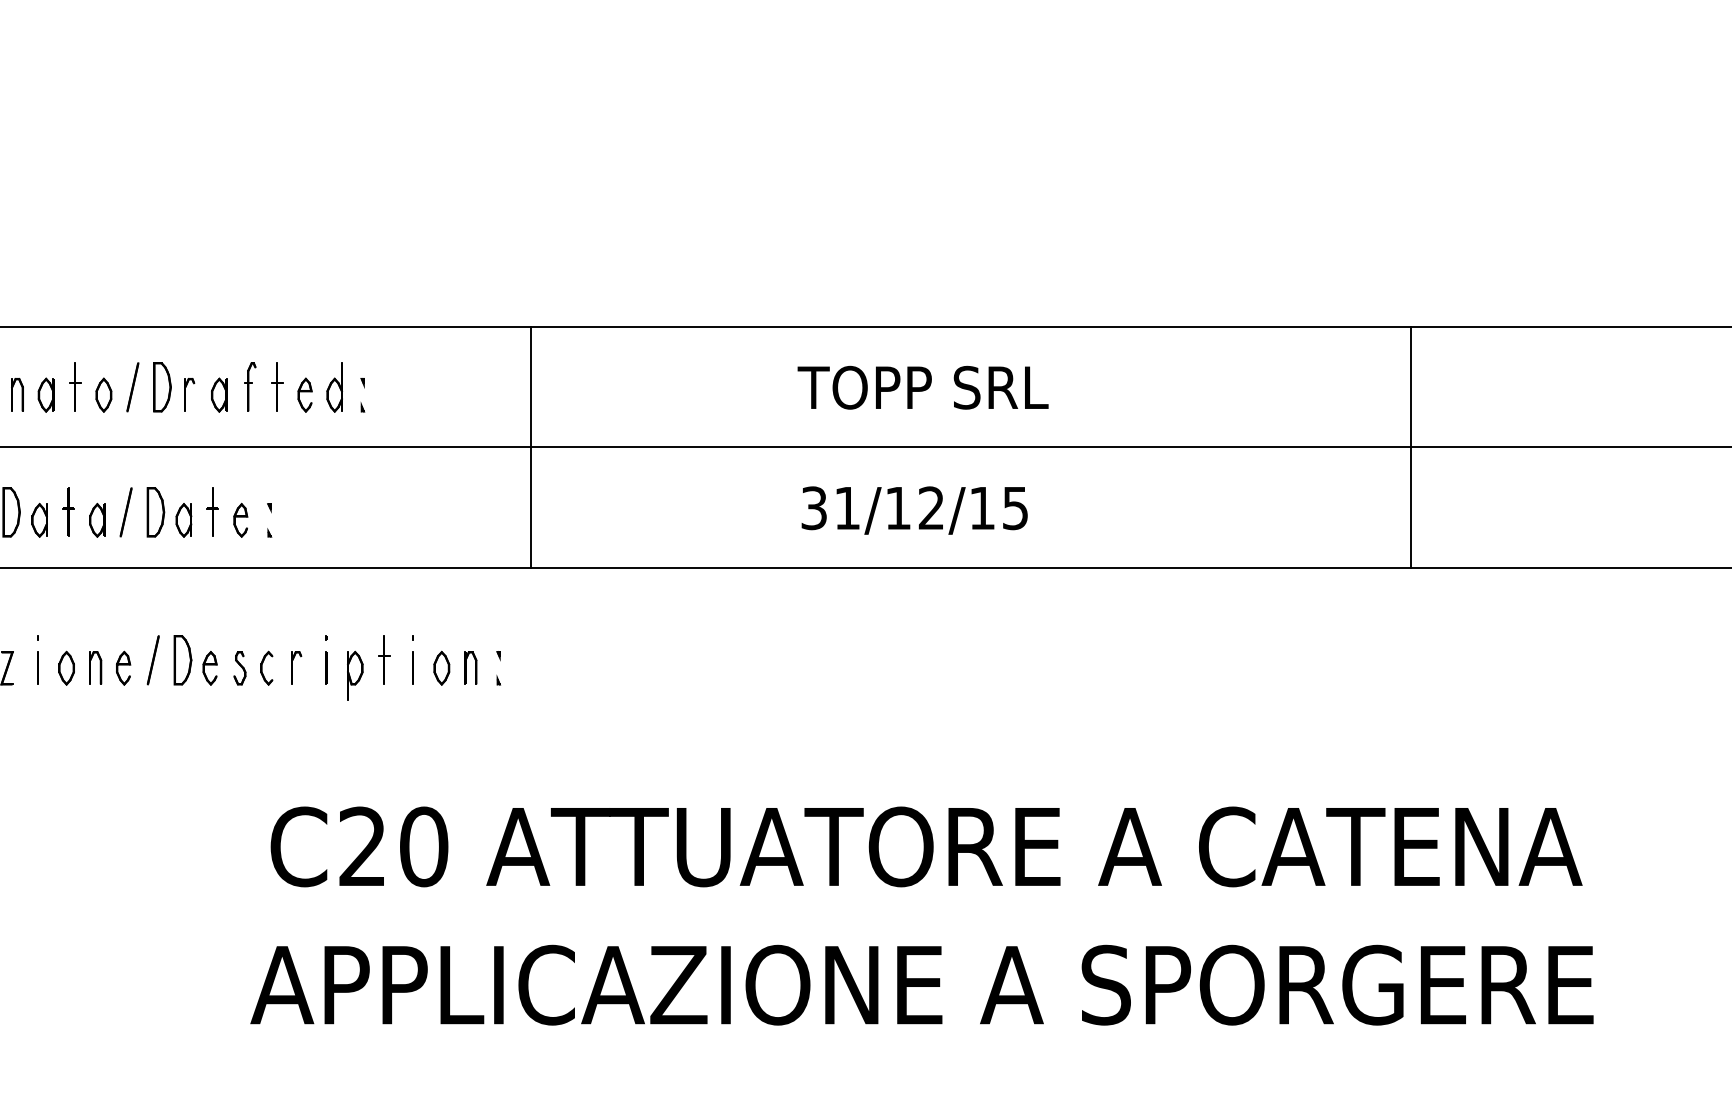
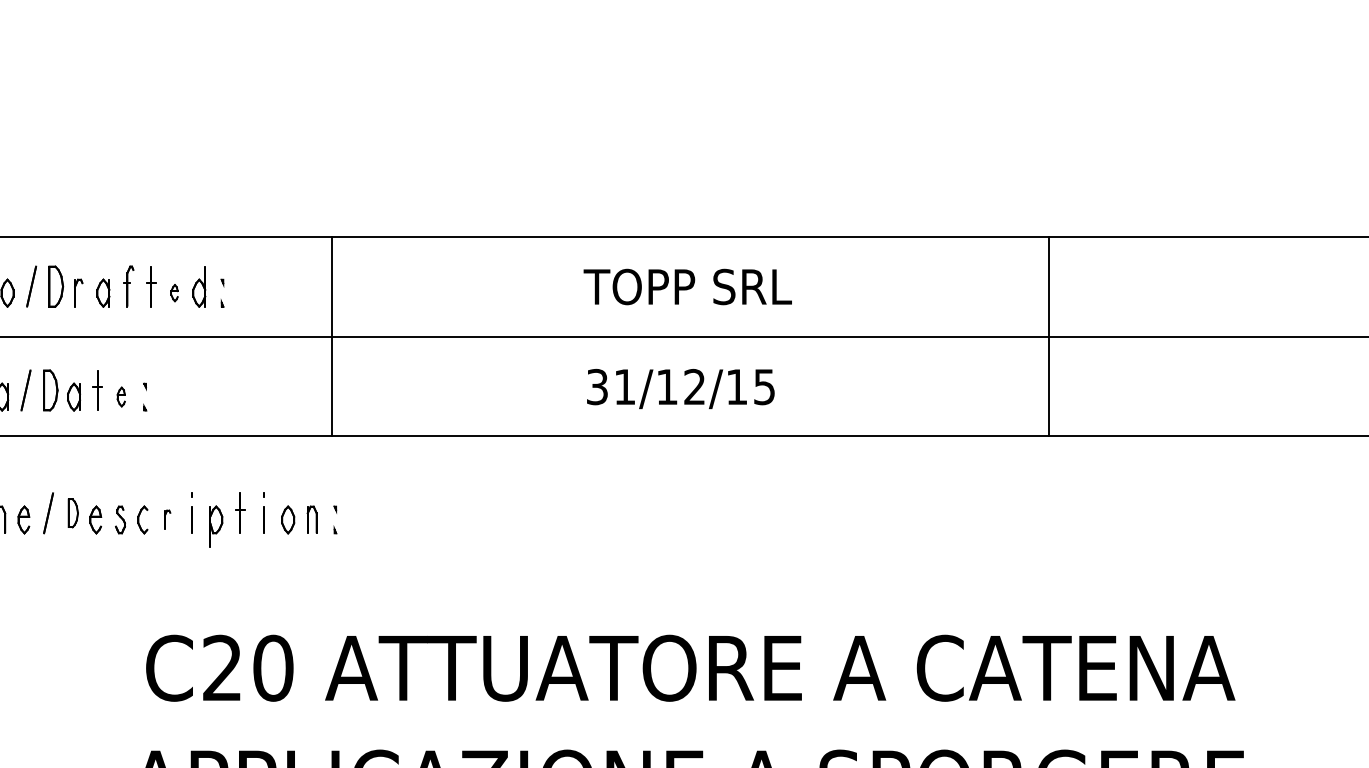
part: (304, 394) -> (174, 292), size x0.6
line: (530, 447) -> (331, 336), moved
line: (1410, 447) -> (1049, 336), moved
part: (240, 519) -> (120, 396), size x0.7
part: (182, 660) -> (72, 513), size x0.7
part: (296, 667) -> (167, 519), size x0.7

